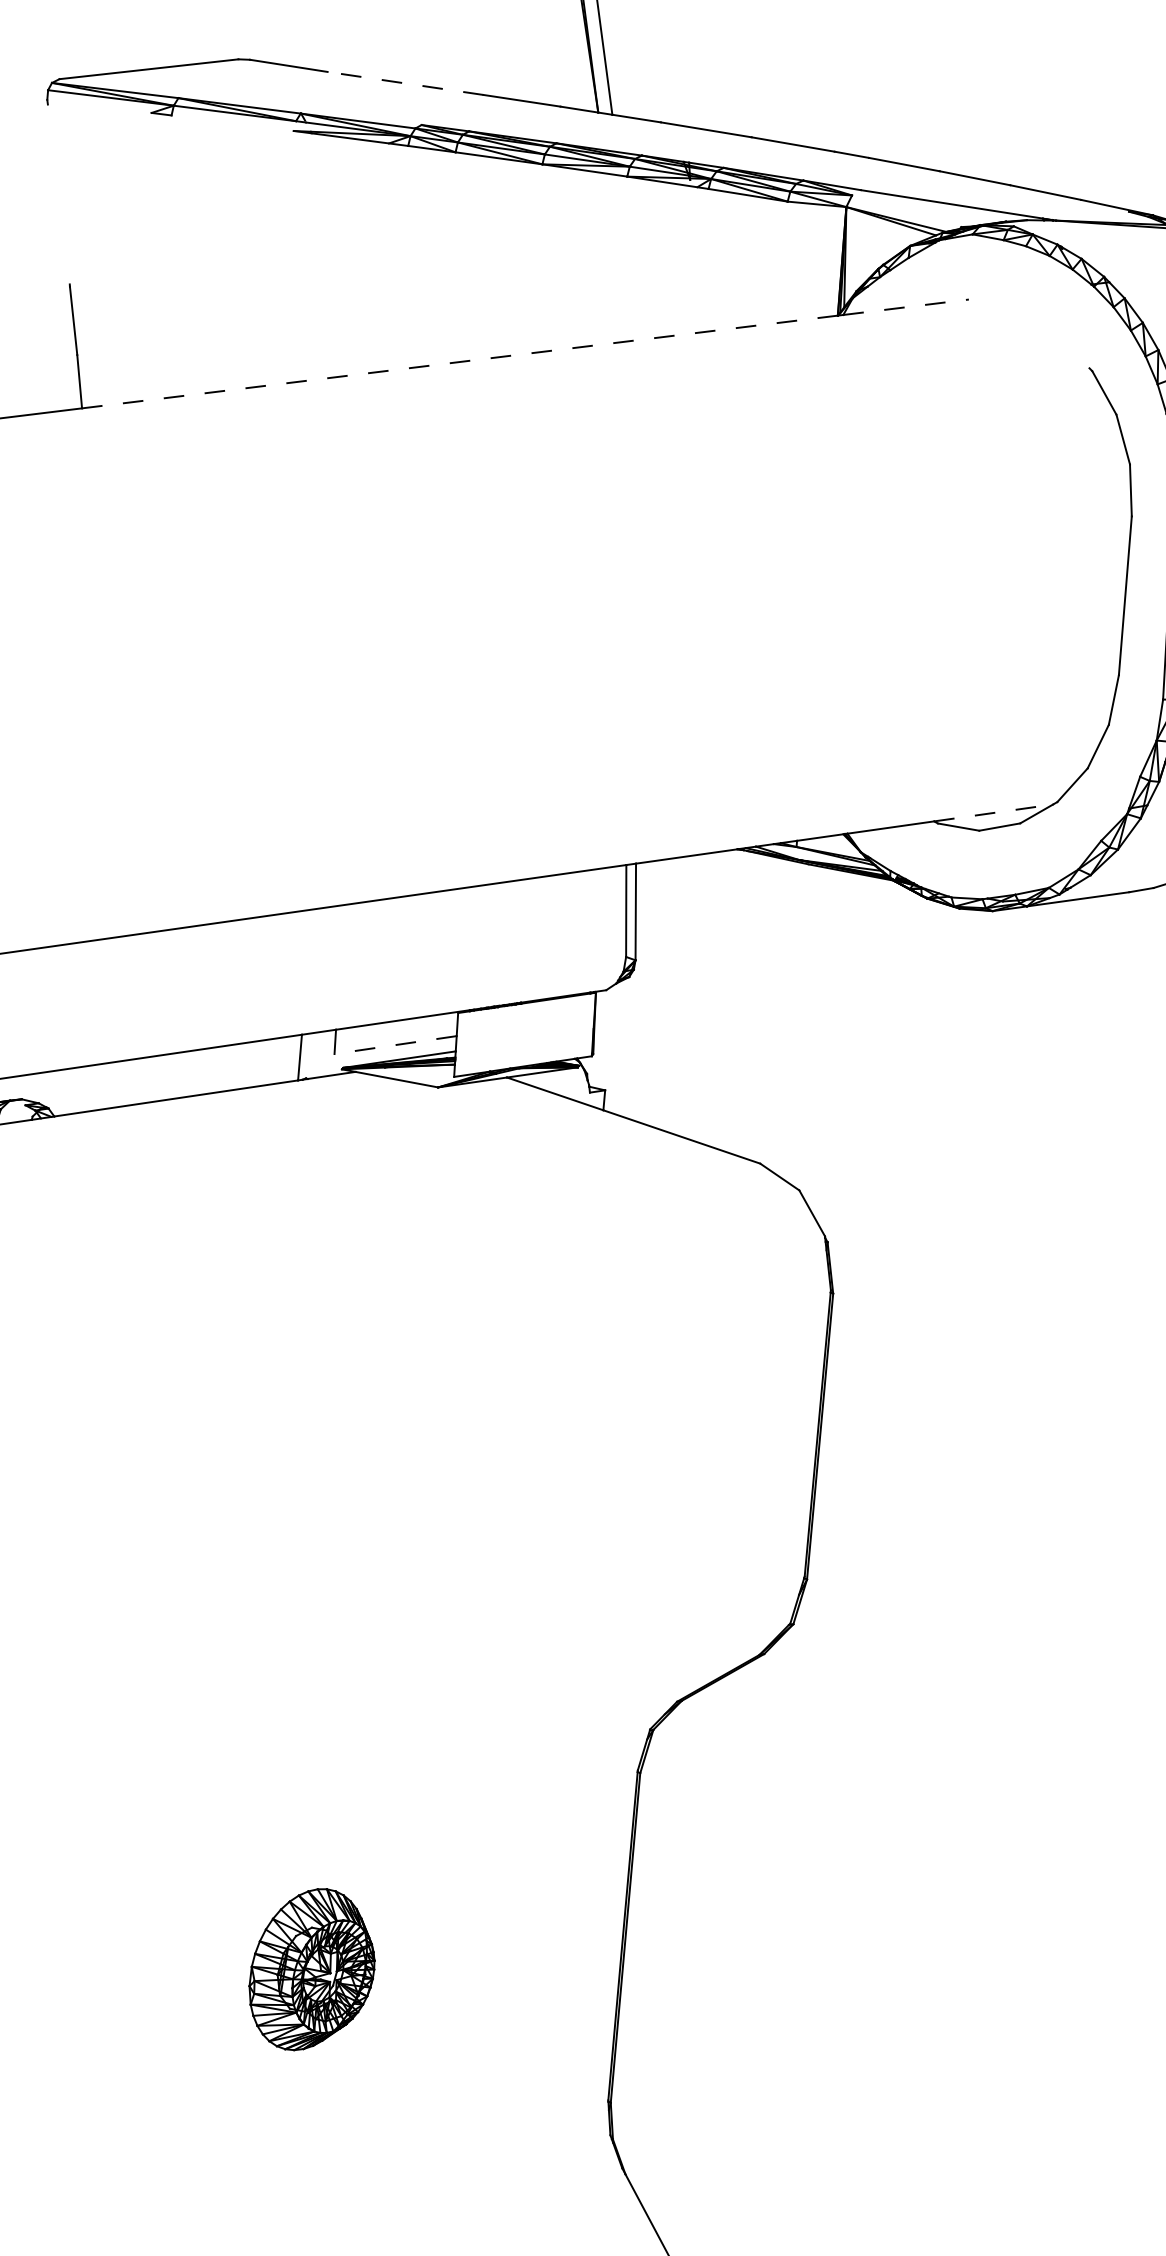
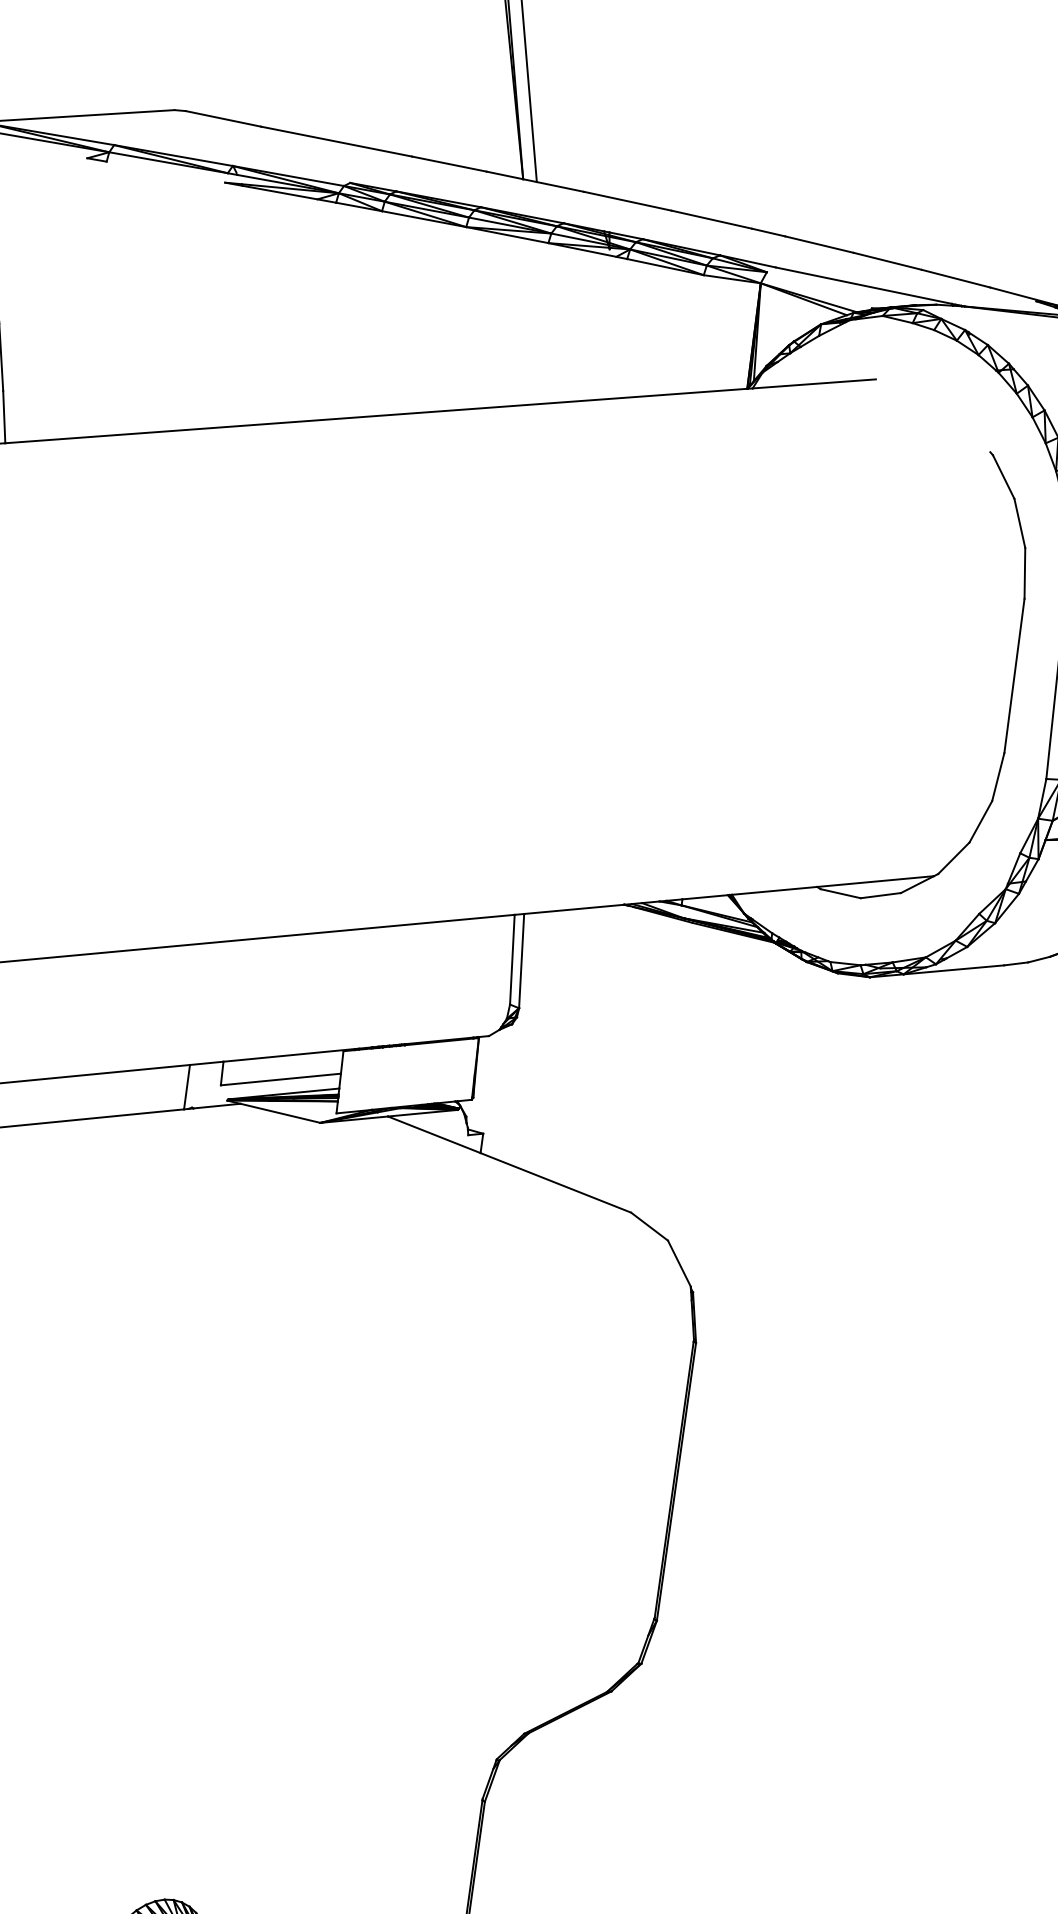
line: (405, 83) -> (336, 141), dashed -> solid
line: (906, 307) -> (814, 384), dashed -> solid
line: (459, 362) -> (375, 416), dashed -> solid
line: (994, 812) -> (876, 881), dashed -> solid
line: (395, 1045) -> (280, 1079), dashed -> solid

